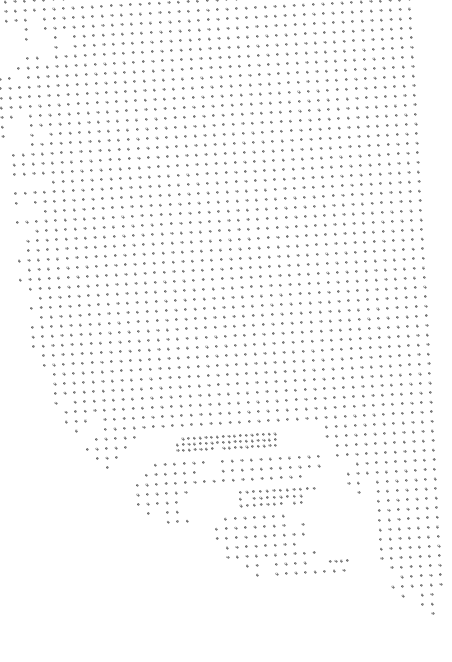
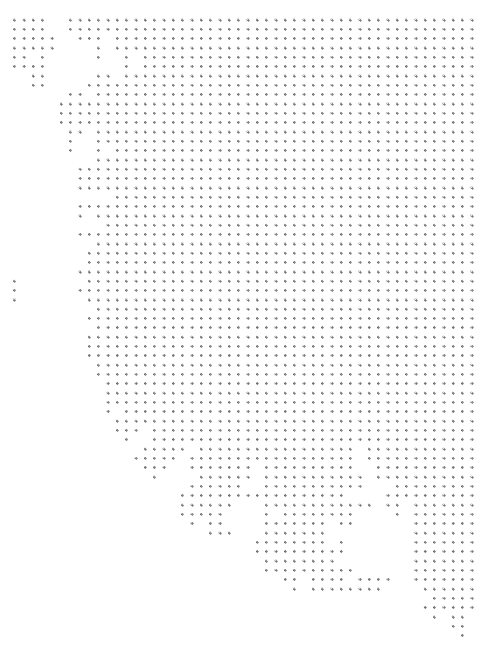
part: (225, 442) -> (270, 458), size x1.67
part: (277, 497) -> (317, 514), size x1.43
part: (338, 560) -> (373, 579), size x1.67

